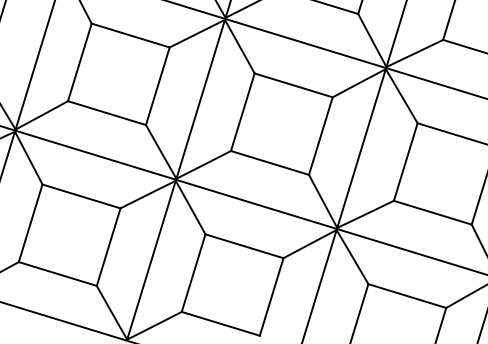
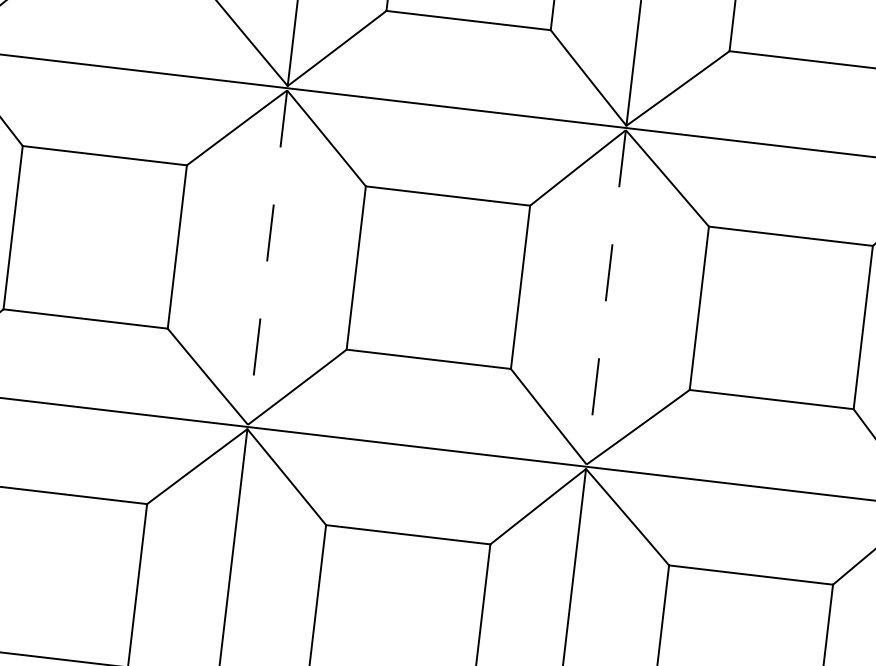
line: (200, 99) -> (267, 257), solid -> dashed
line: (361, 149) -> (606, 299), solid -> dashed

